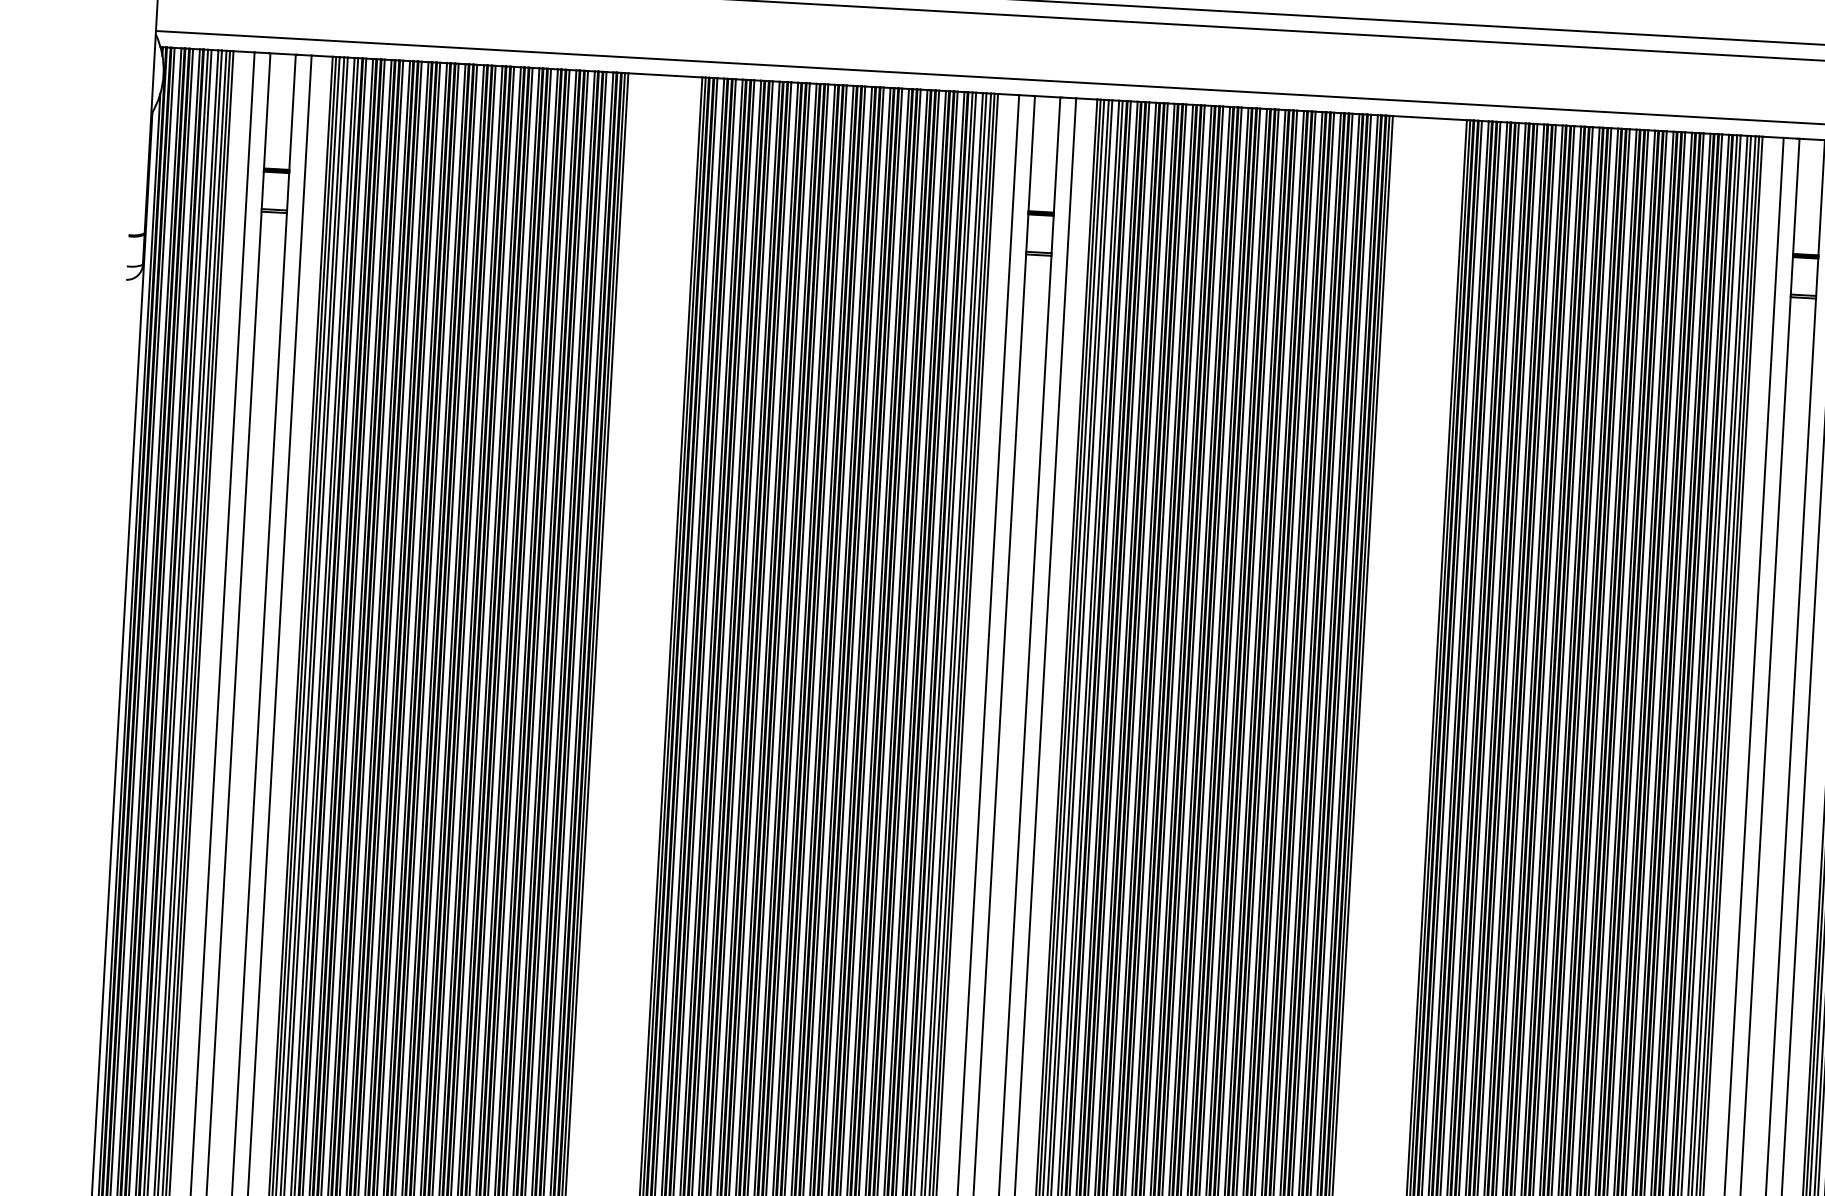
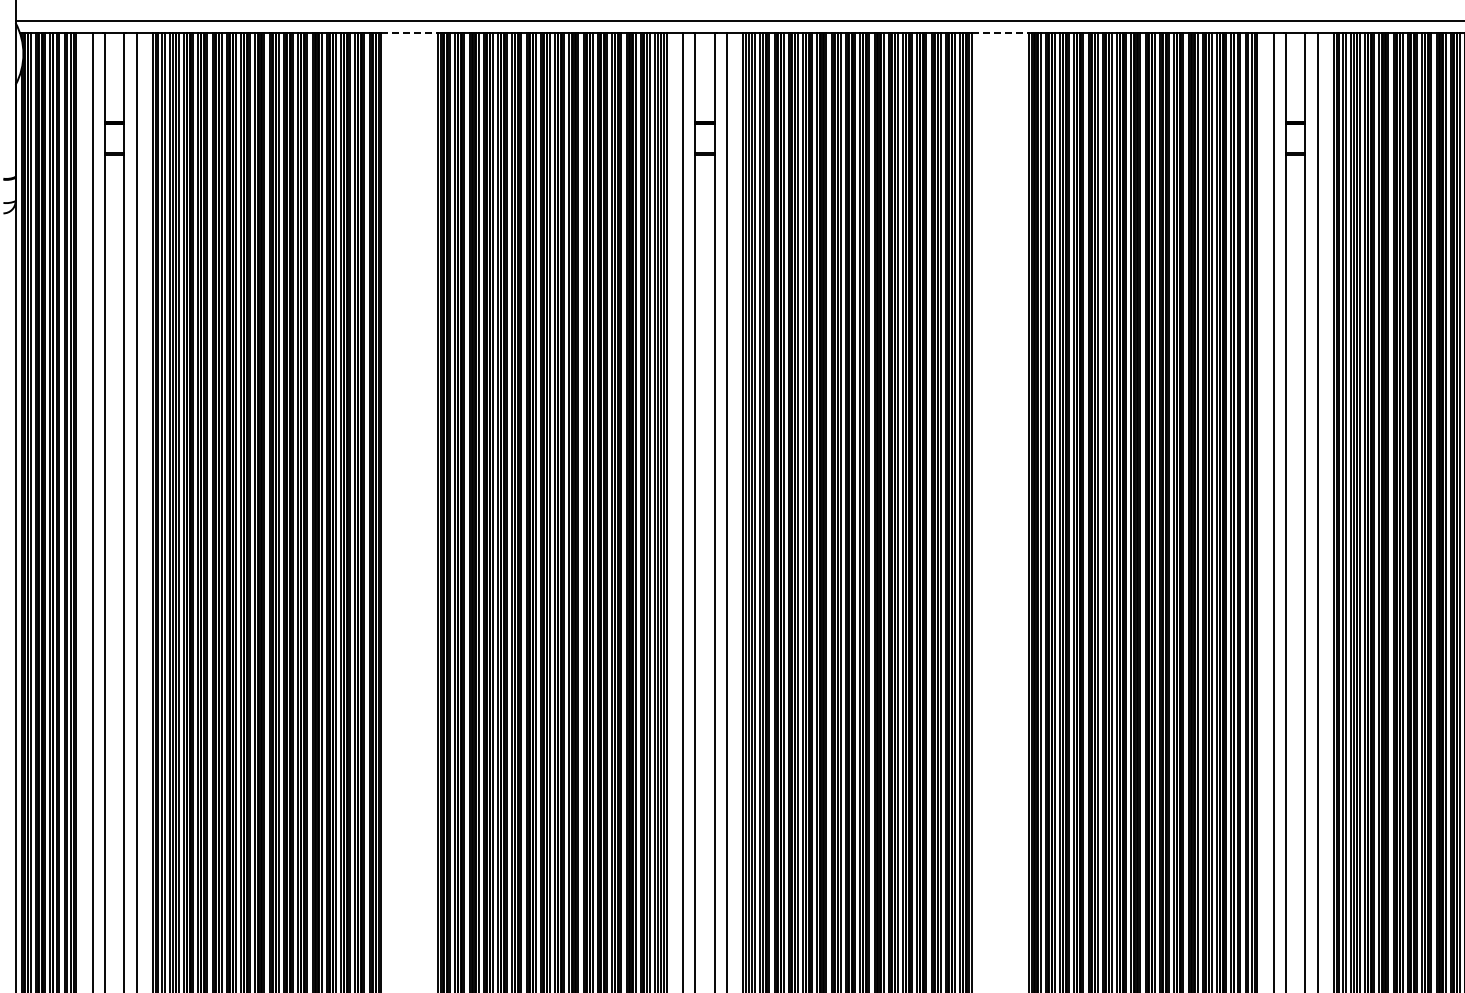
line: (664, 74) -> (409, 32), solid -> dashed
line: (1430, 117) -> (1000, 32), solid -> dashed

